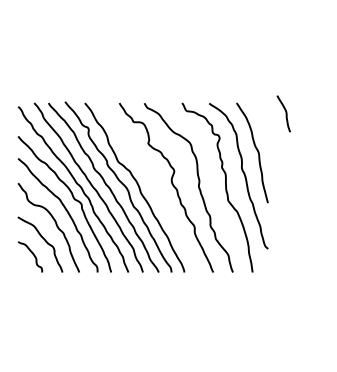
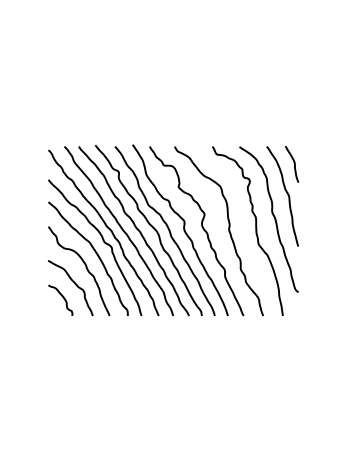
curve: (285, 113) -> (293, 163), moved
curve: (153, 186) -> (183, 229), added

